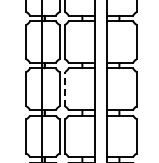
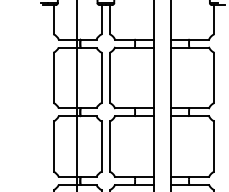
line: (65, 88) -> (110, 145), dashed -> solid

